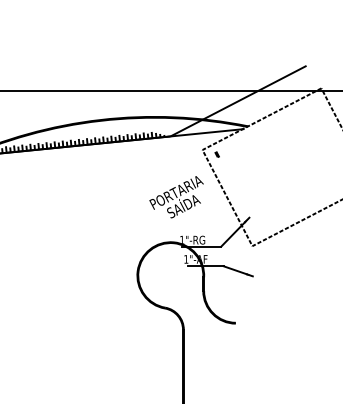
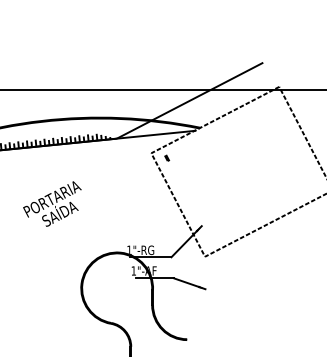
text: (176, 197) -> (52, 204), moved

